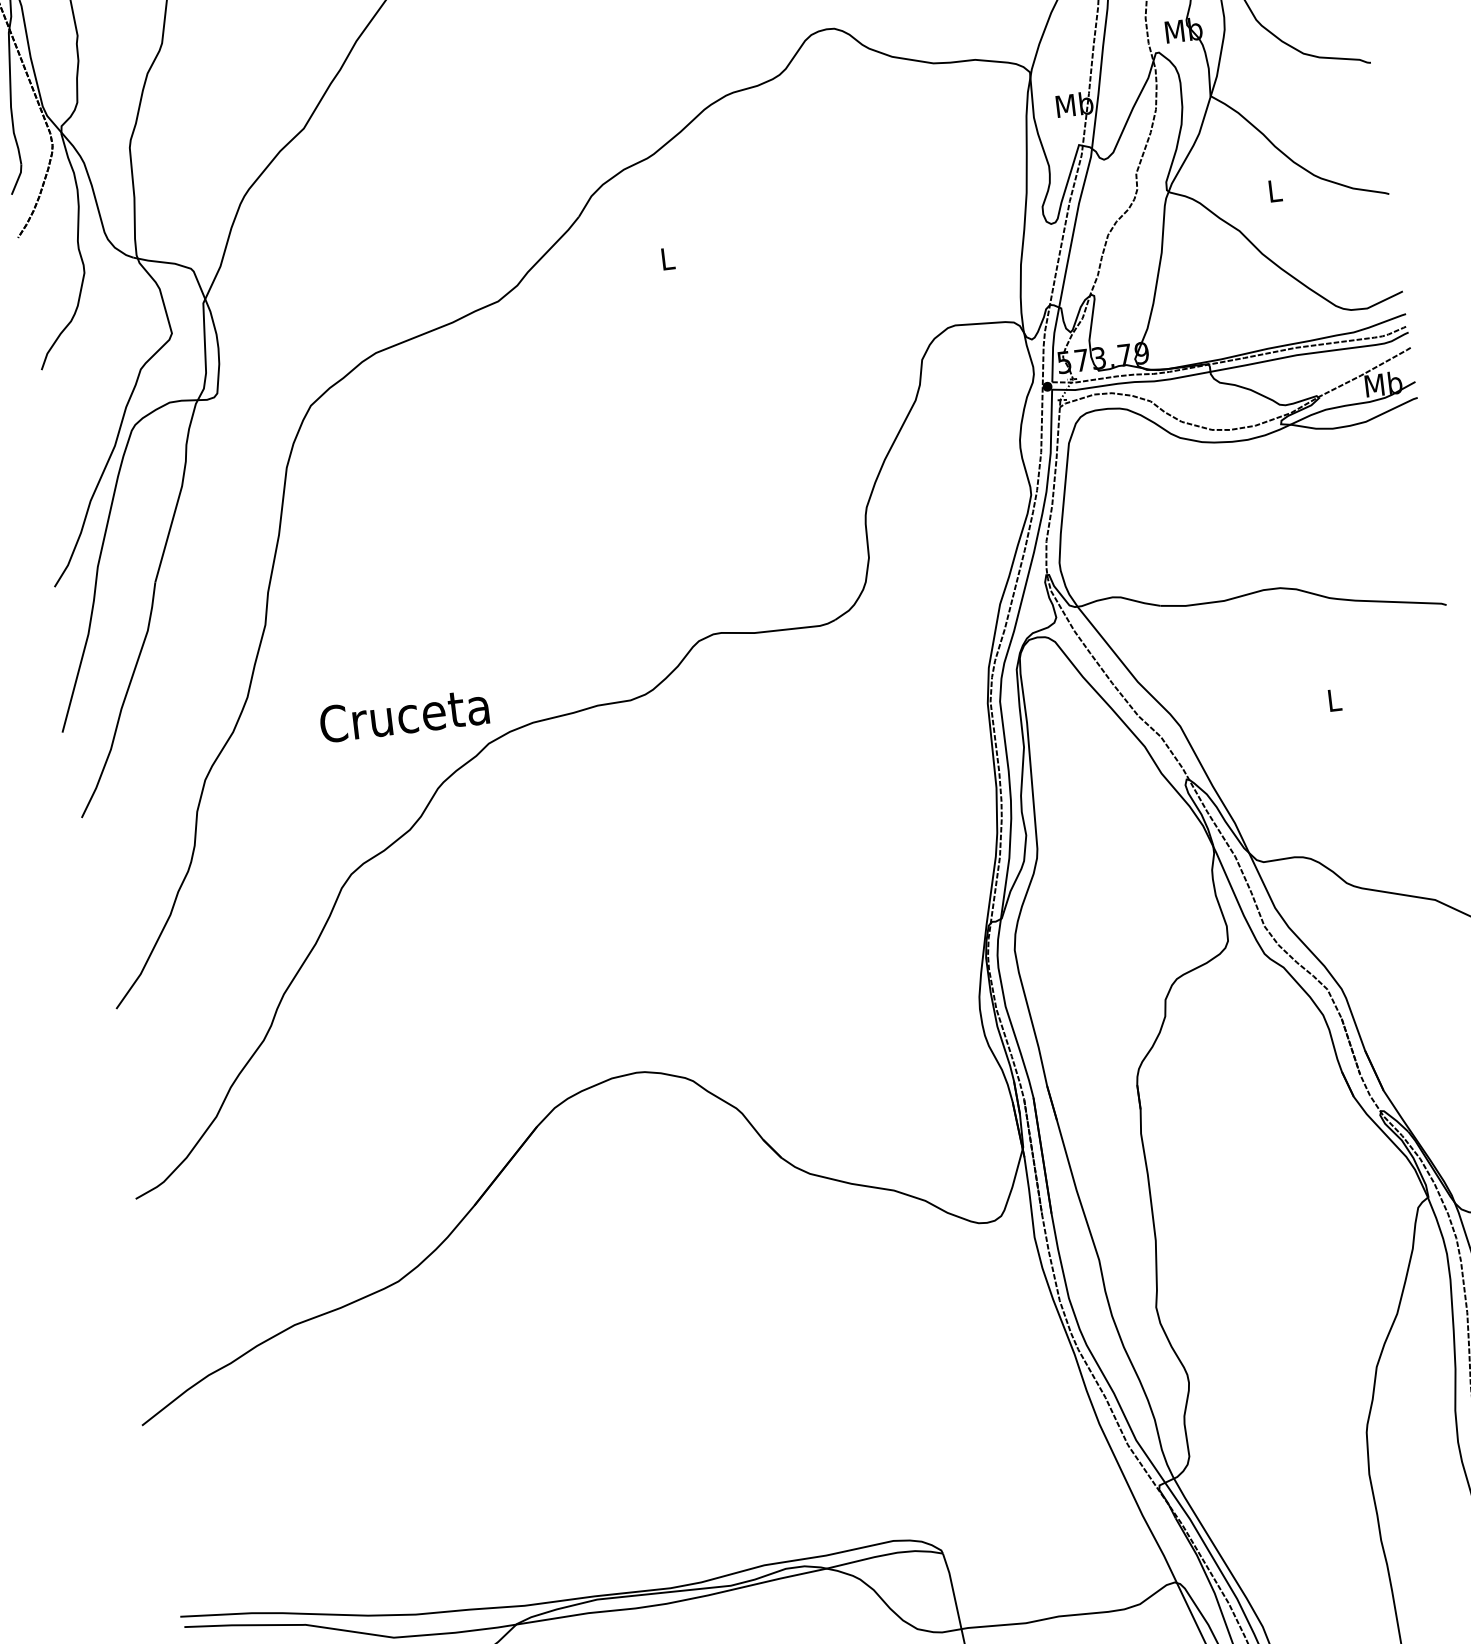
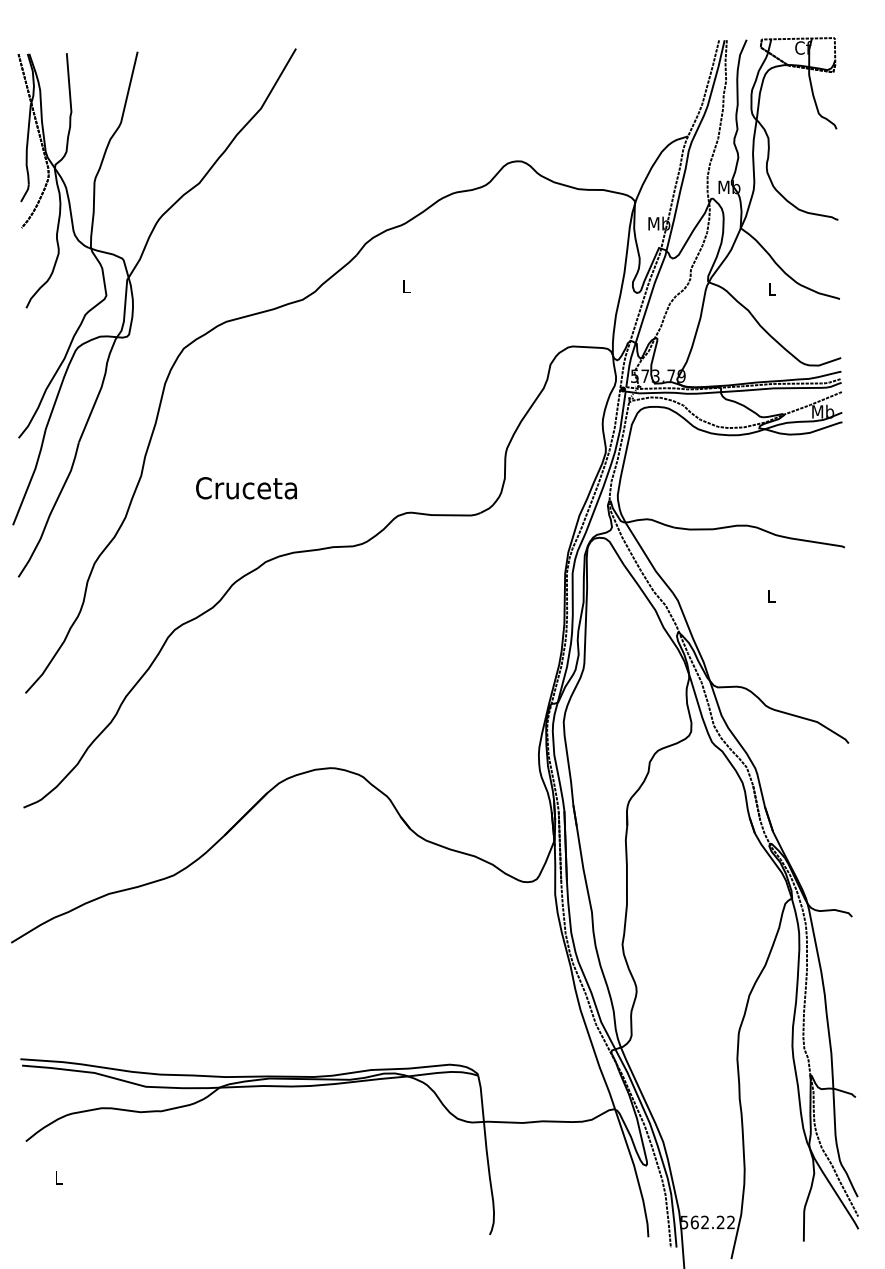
text: (404, 715) -> (246, 488), moved

